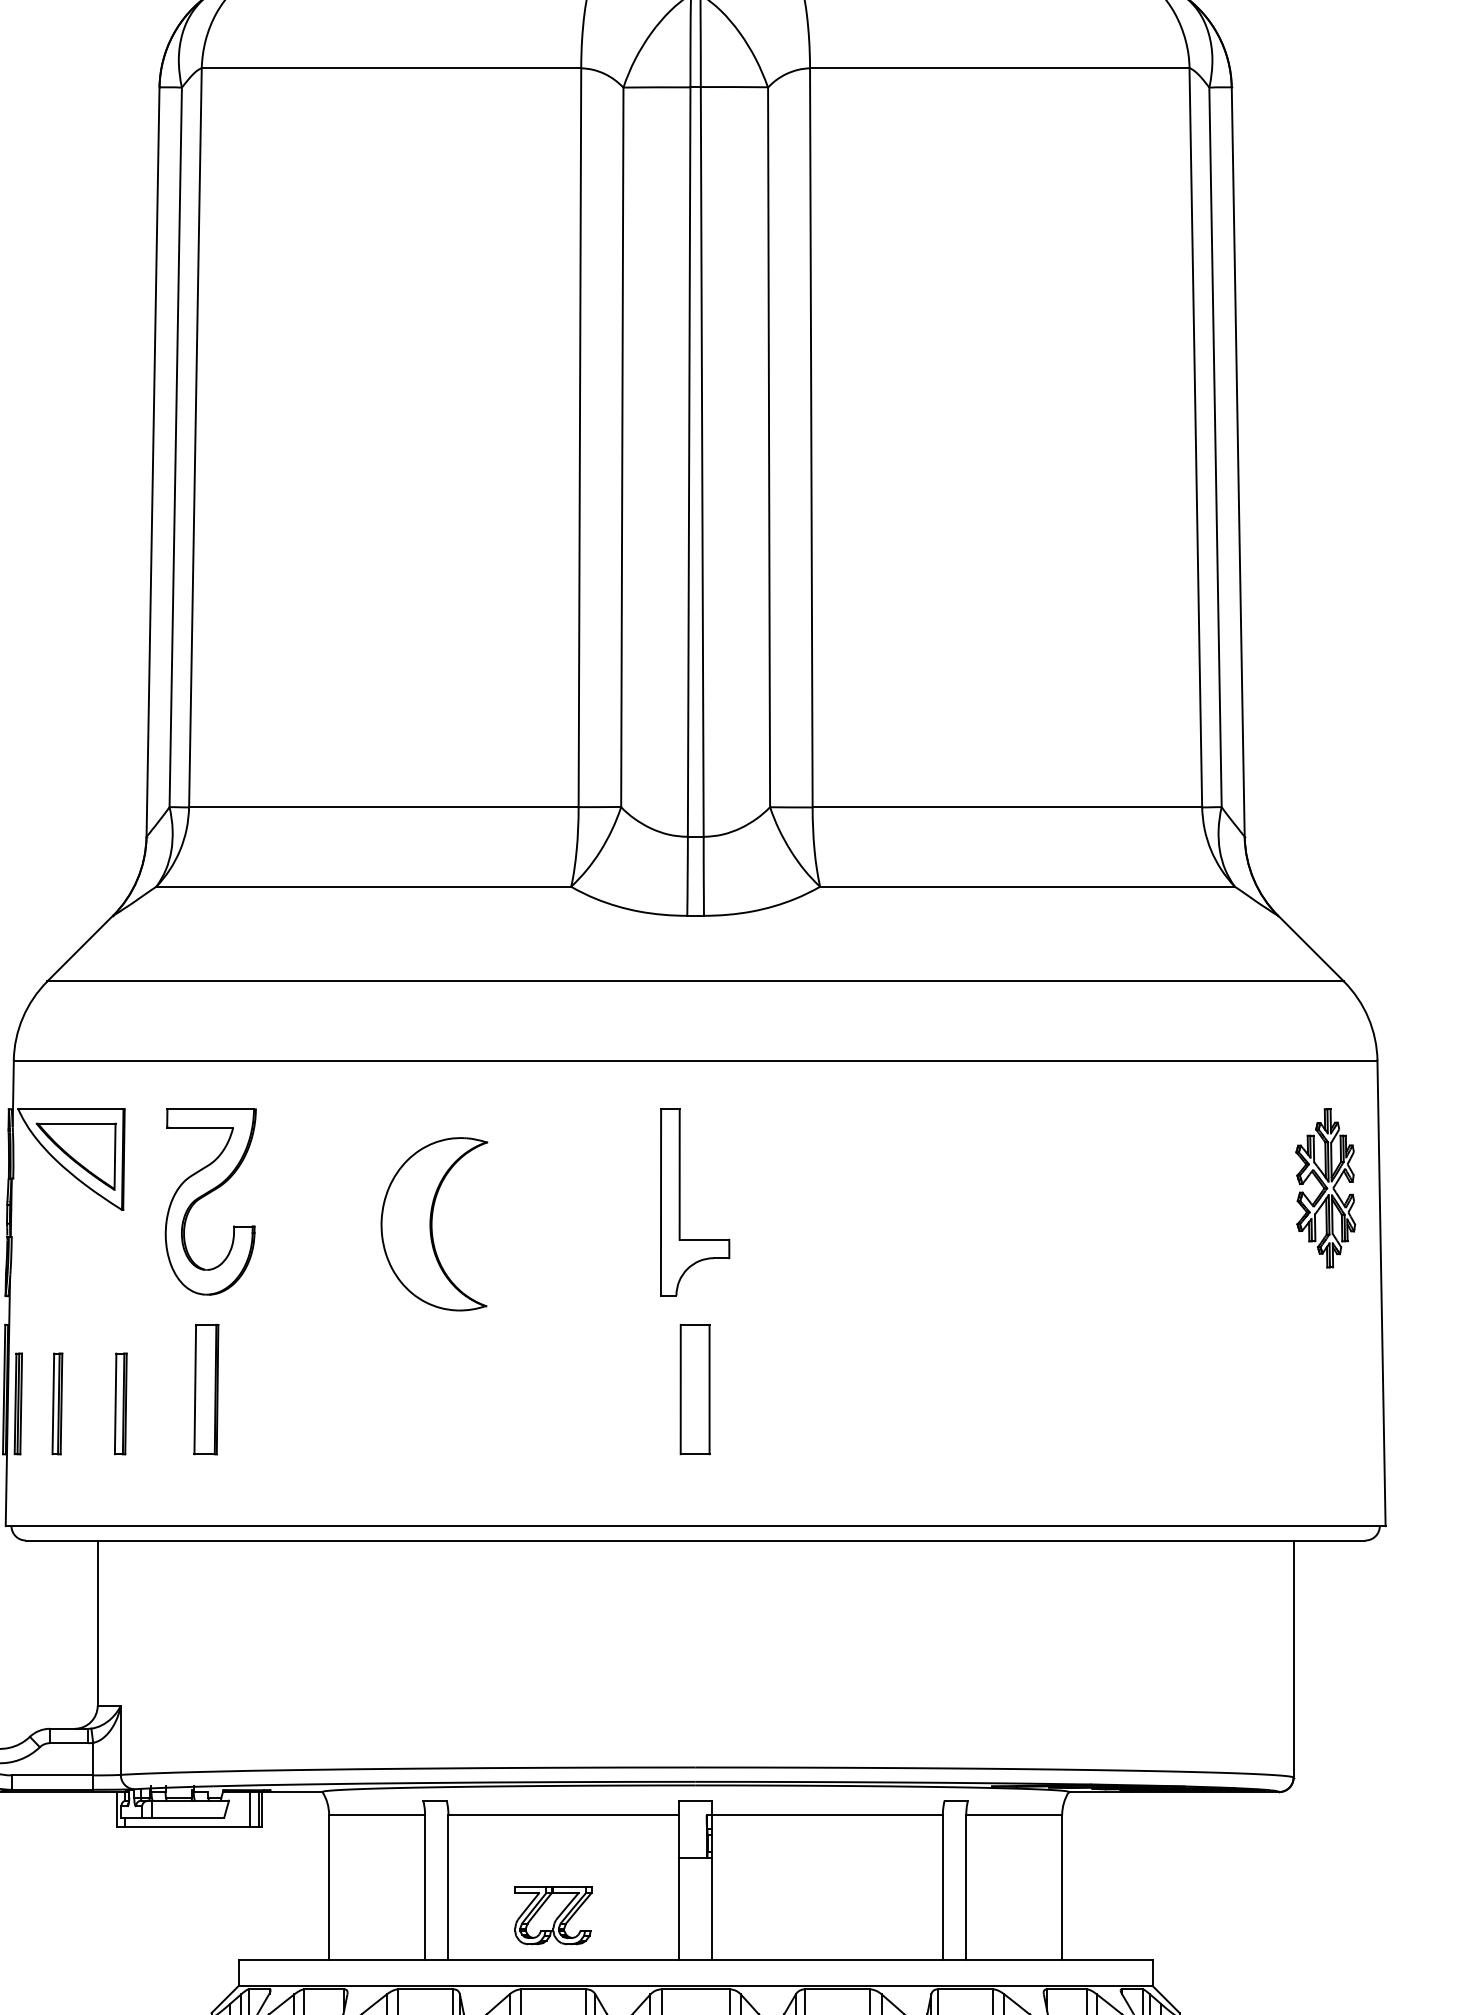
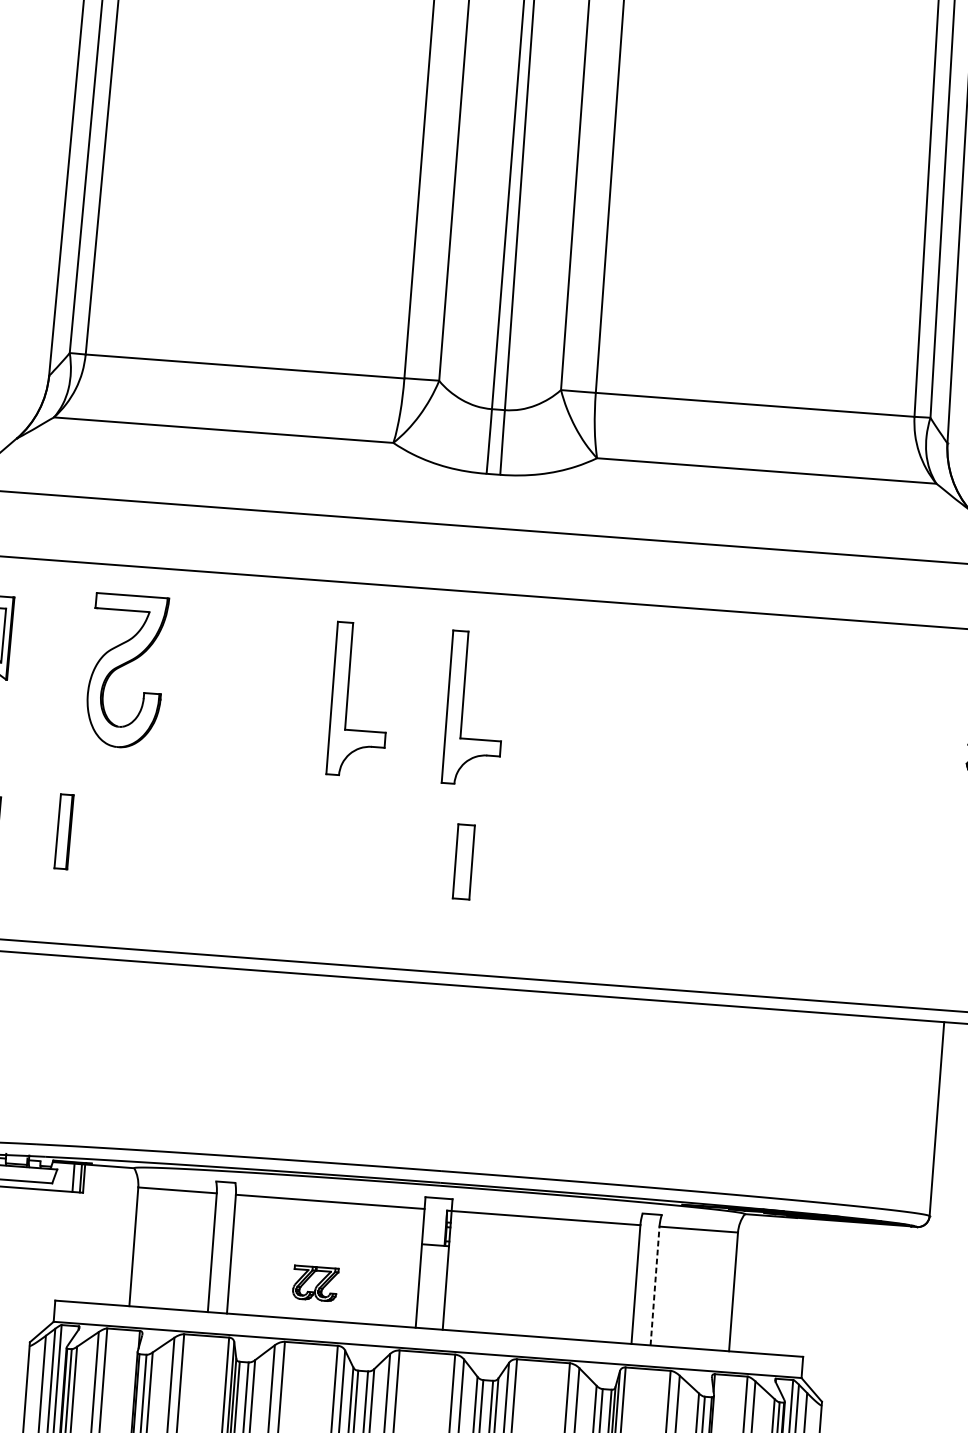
part: (207, 1195) -> (124, 665), moved
part: (539, 1202) -> (348, 699), added
part: (434, 1224) -> (260, 710), removed
part: (206, 1389) -> (64, 831), size x0.7
part: (694, 1389) -> (463, 861), size x0.7
line: (966, 1887) -> (655, 1285), solid -> dashed
part: (553, 1915) -> (315, 1283), size x0.7

